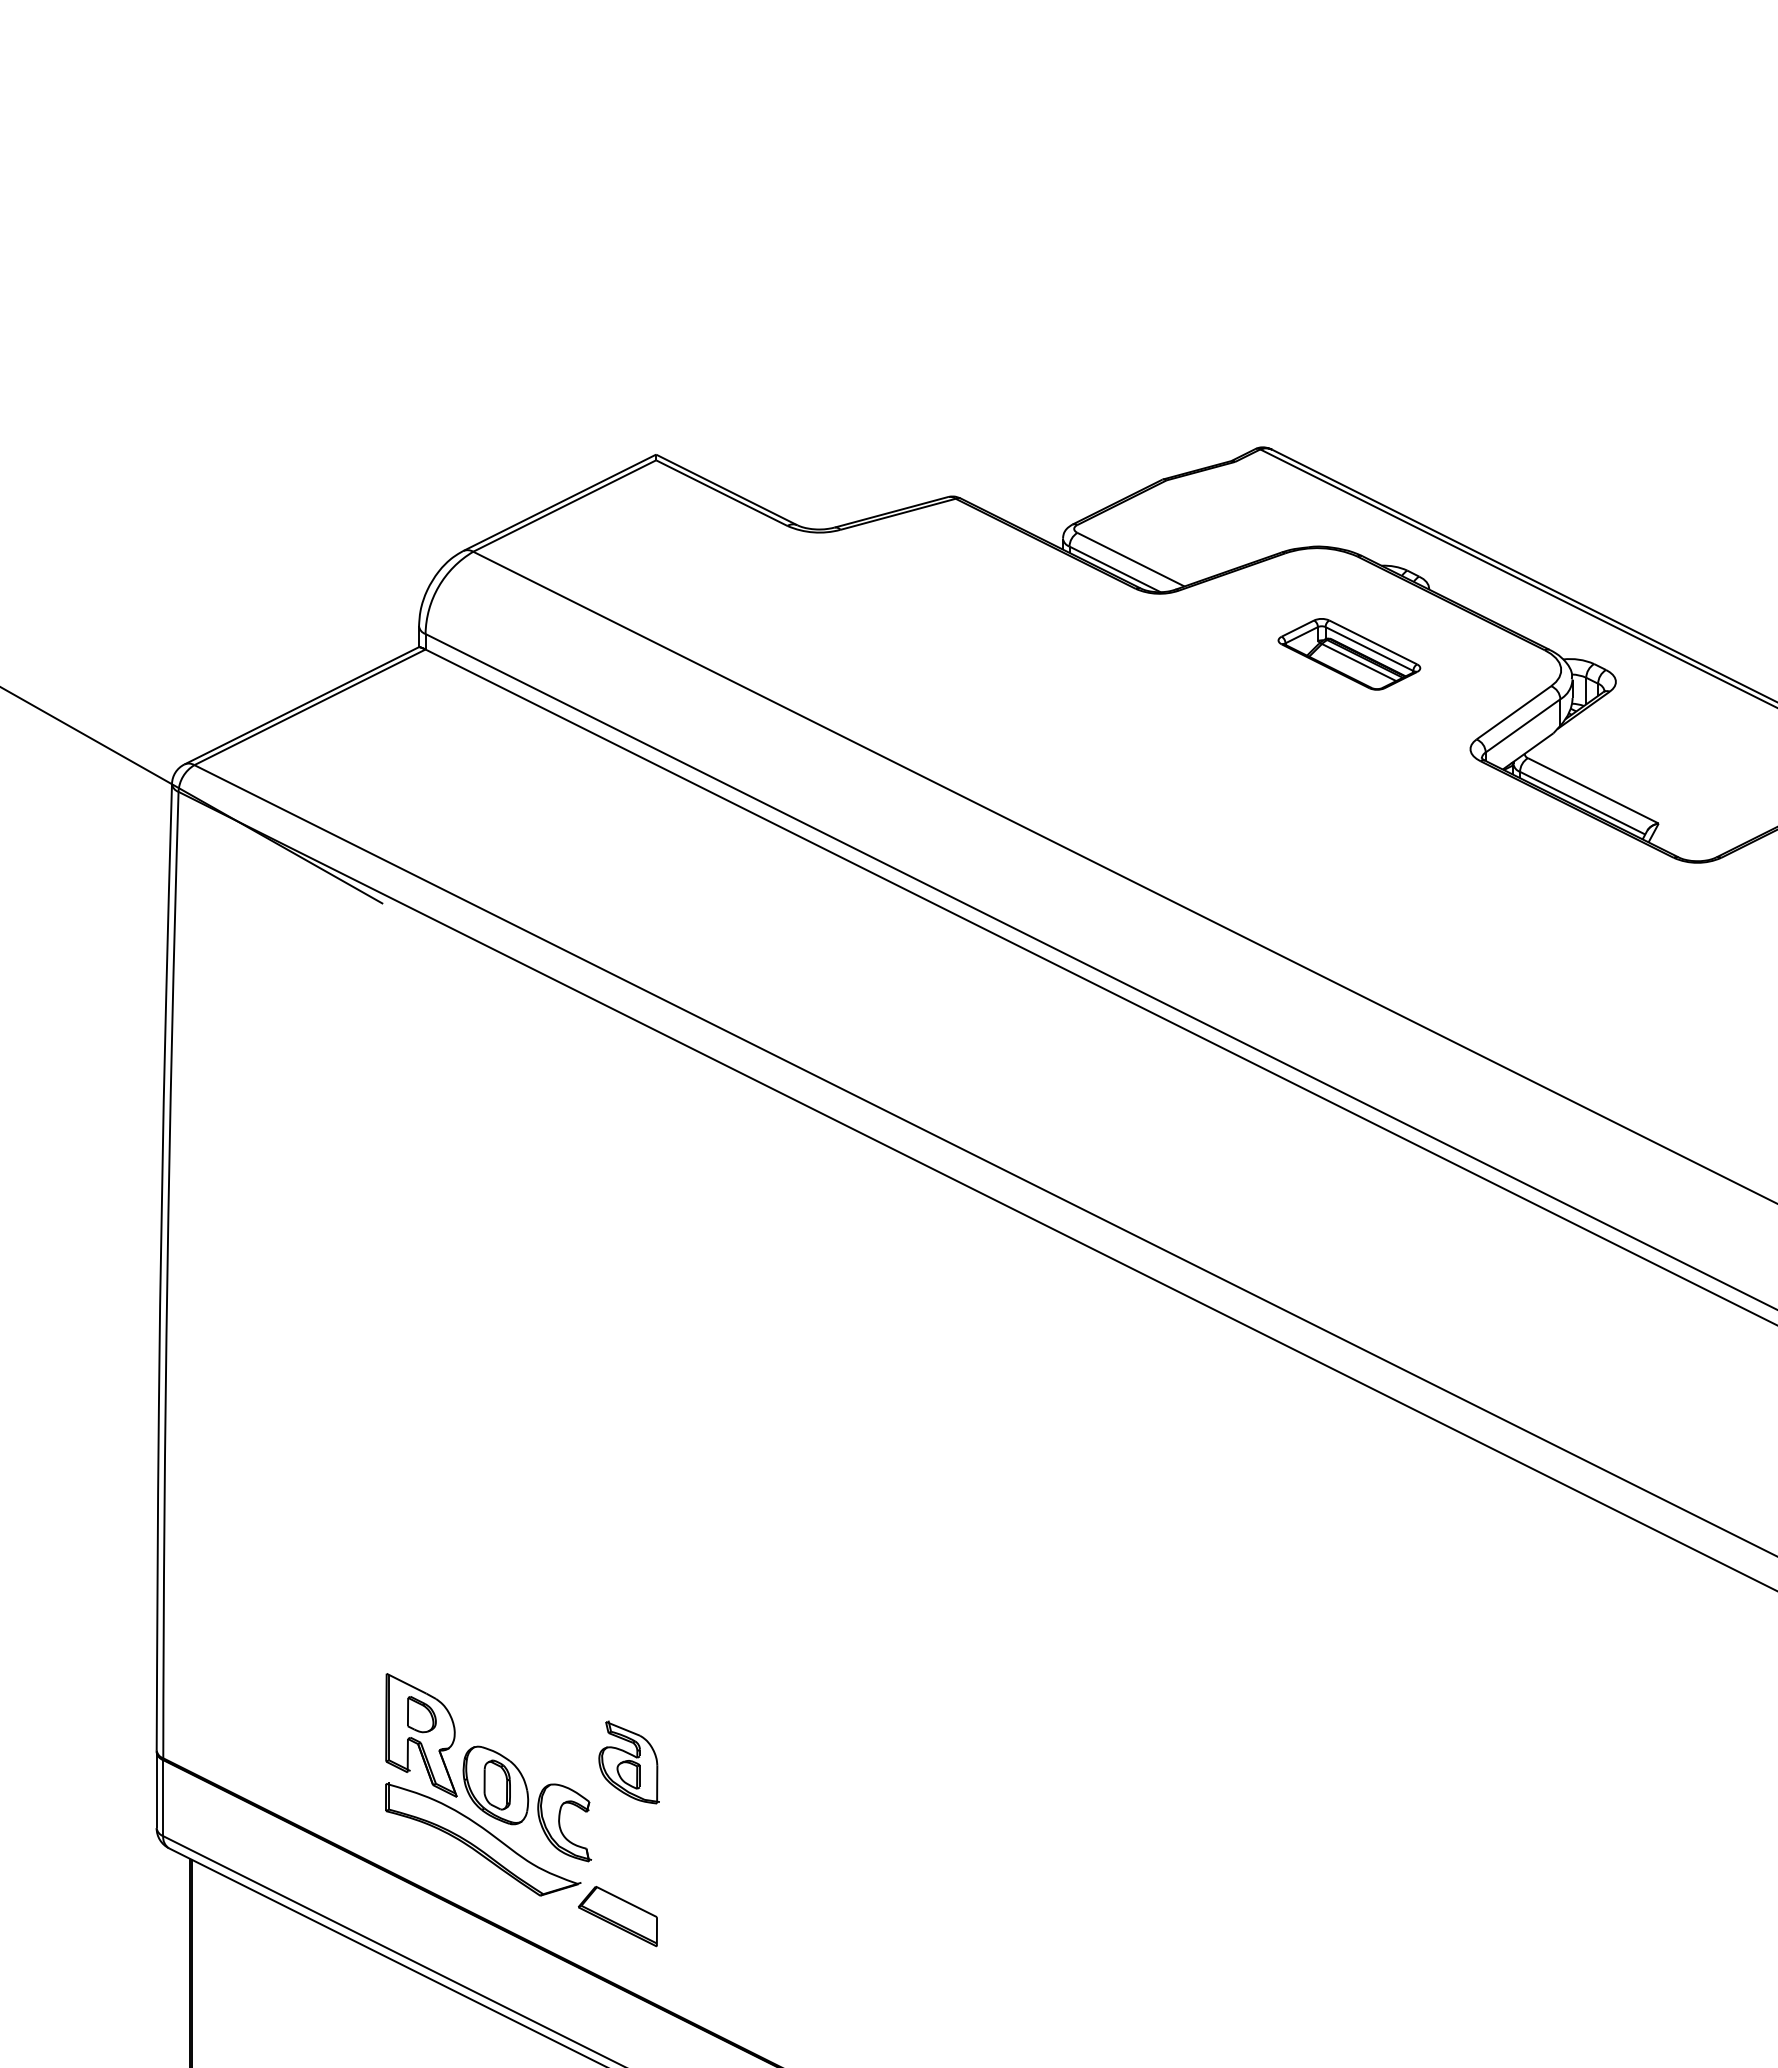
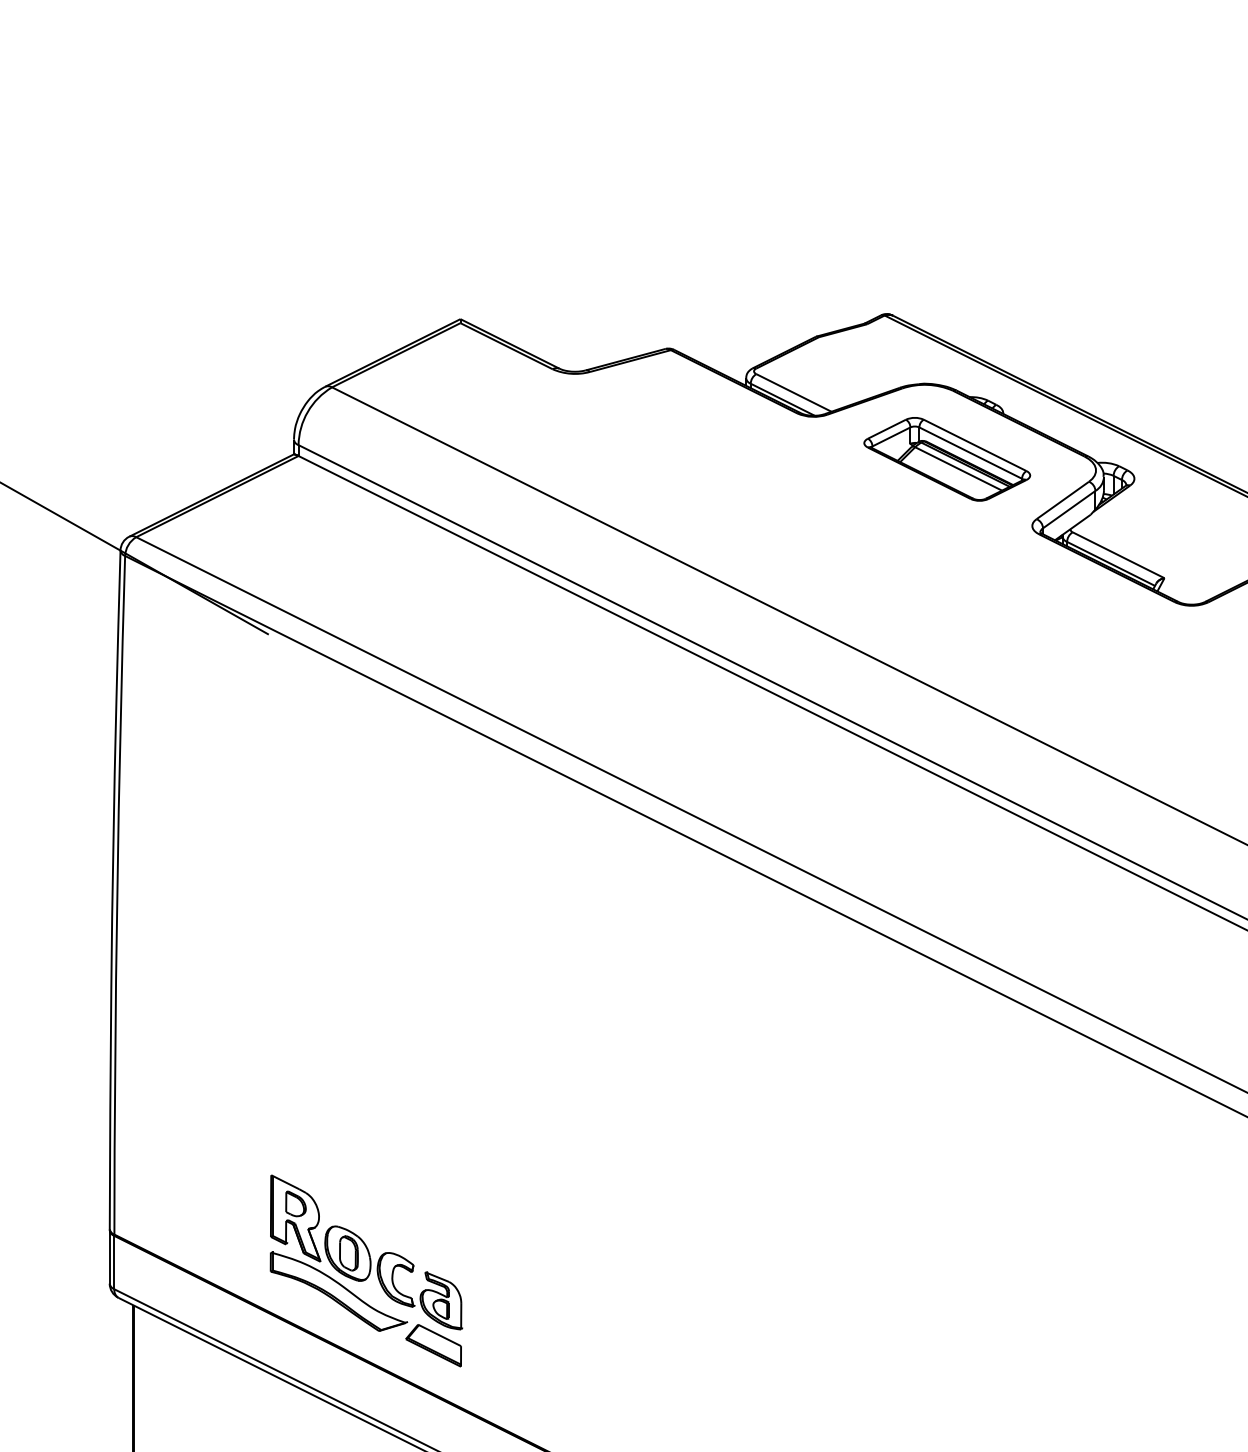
part: (1349, 654) -> (947, 459), size x1.67
part: (628, 1762) -> (441, 1300), moved

